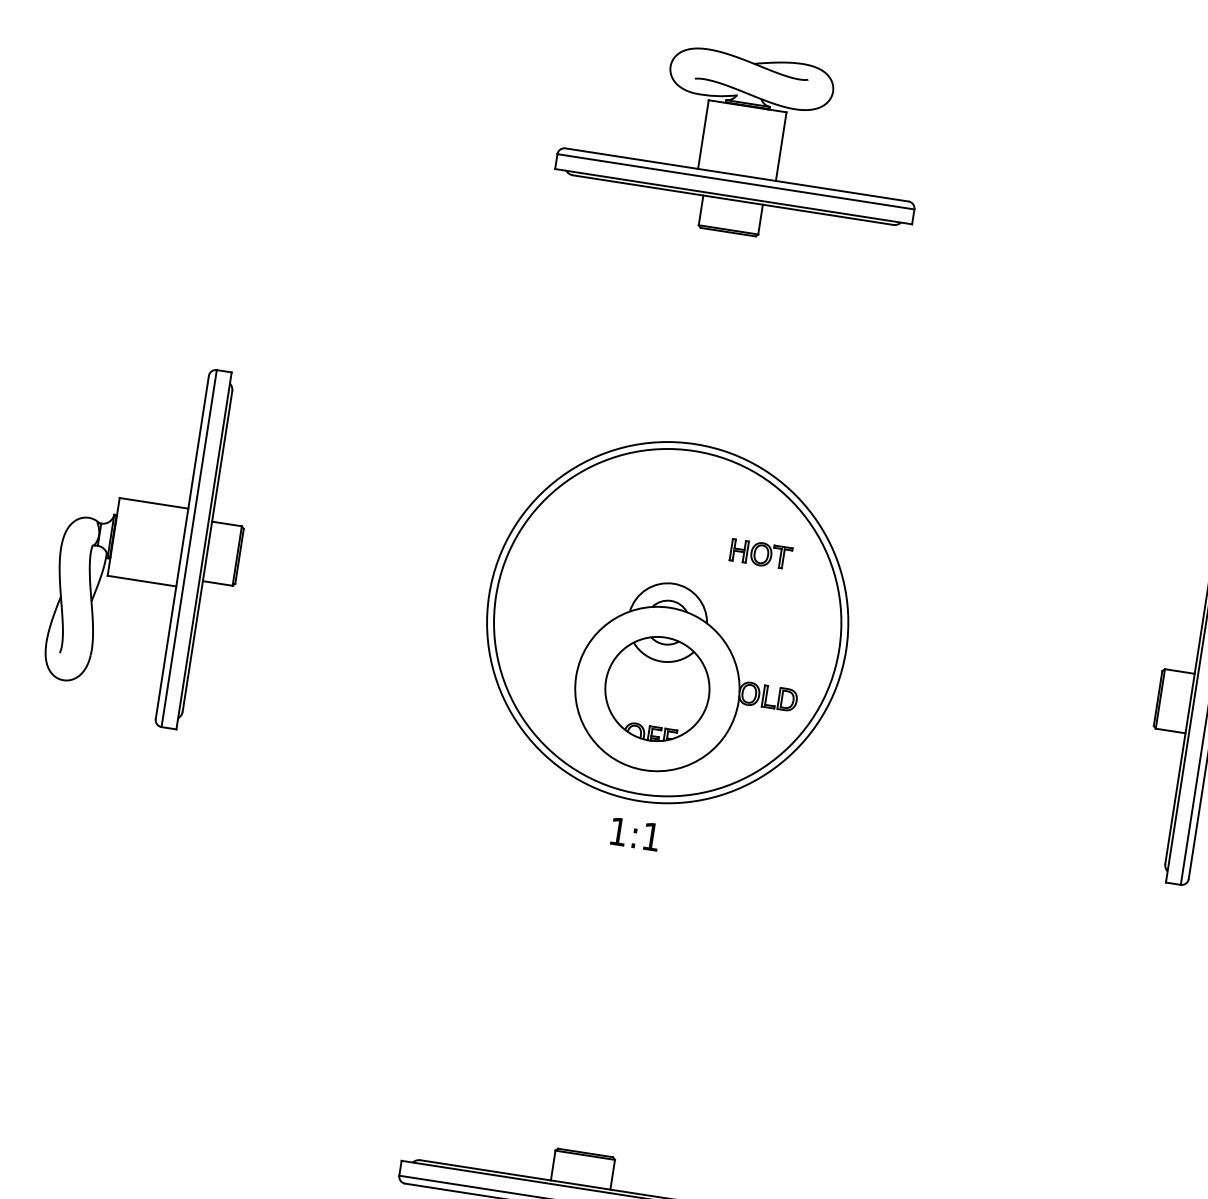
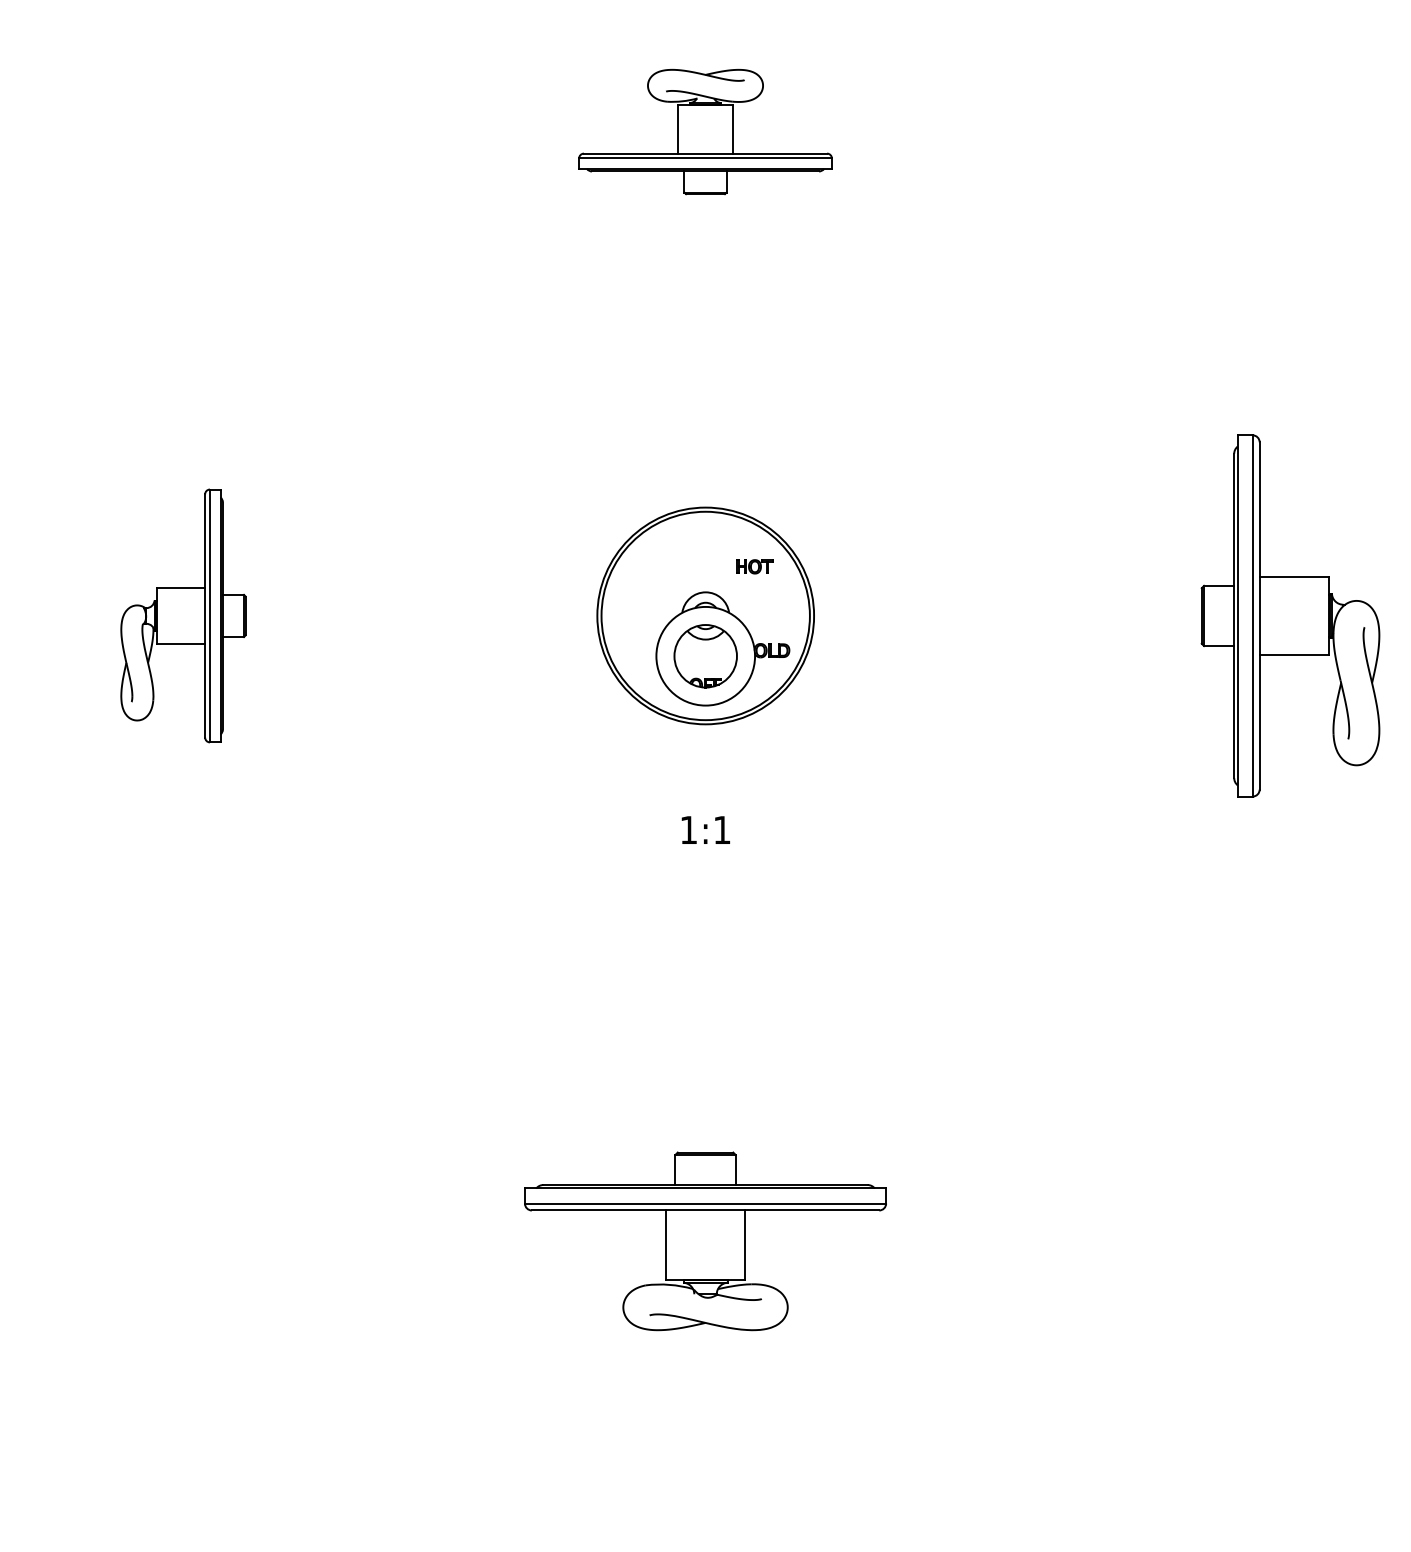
part: (741, 143) -> (705, 131), size x0.7
part: (151, 542) -> (183, 615), size x0.7
part: (667, 622) -> (705, 615), size x0.6

